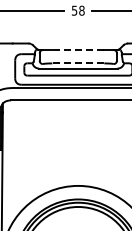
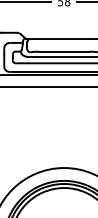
line: (78, 50) -> (64, 39), dashed -> solid
line: (78, 63) -> (64, 51), dashed -> solid

